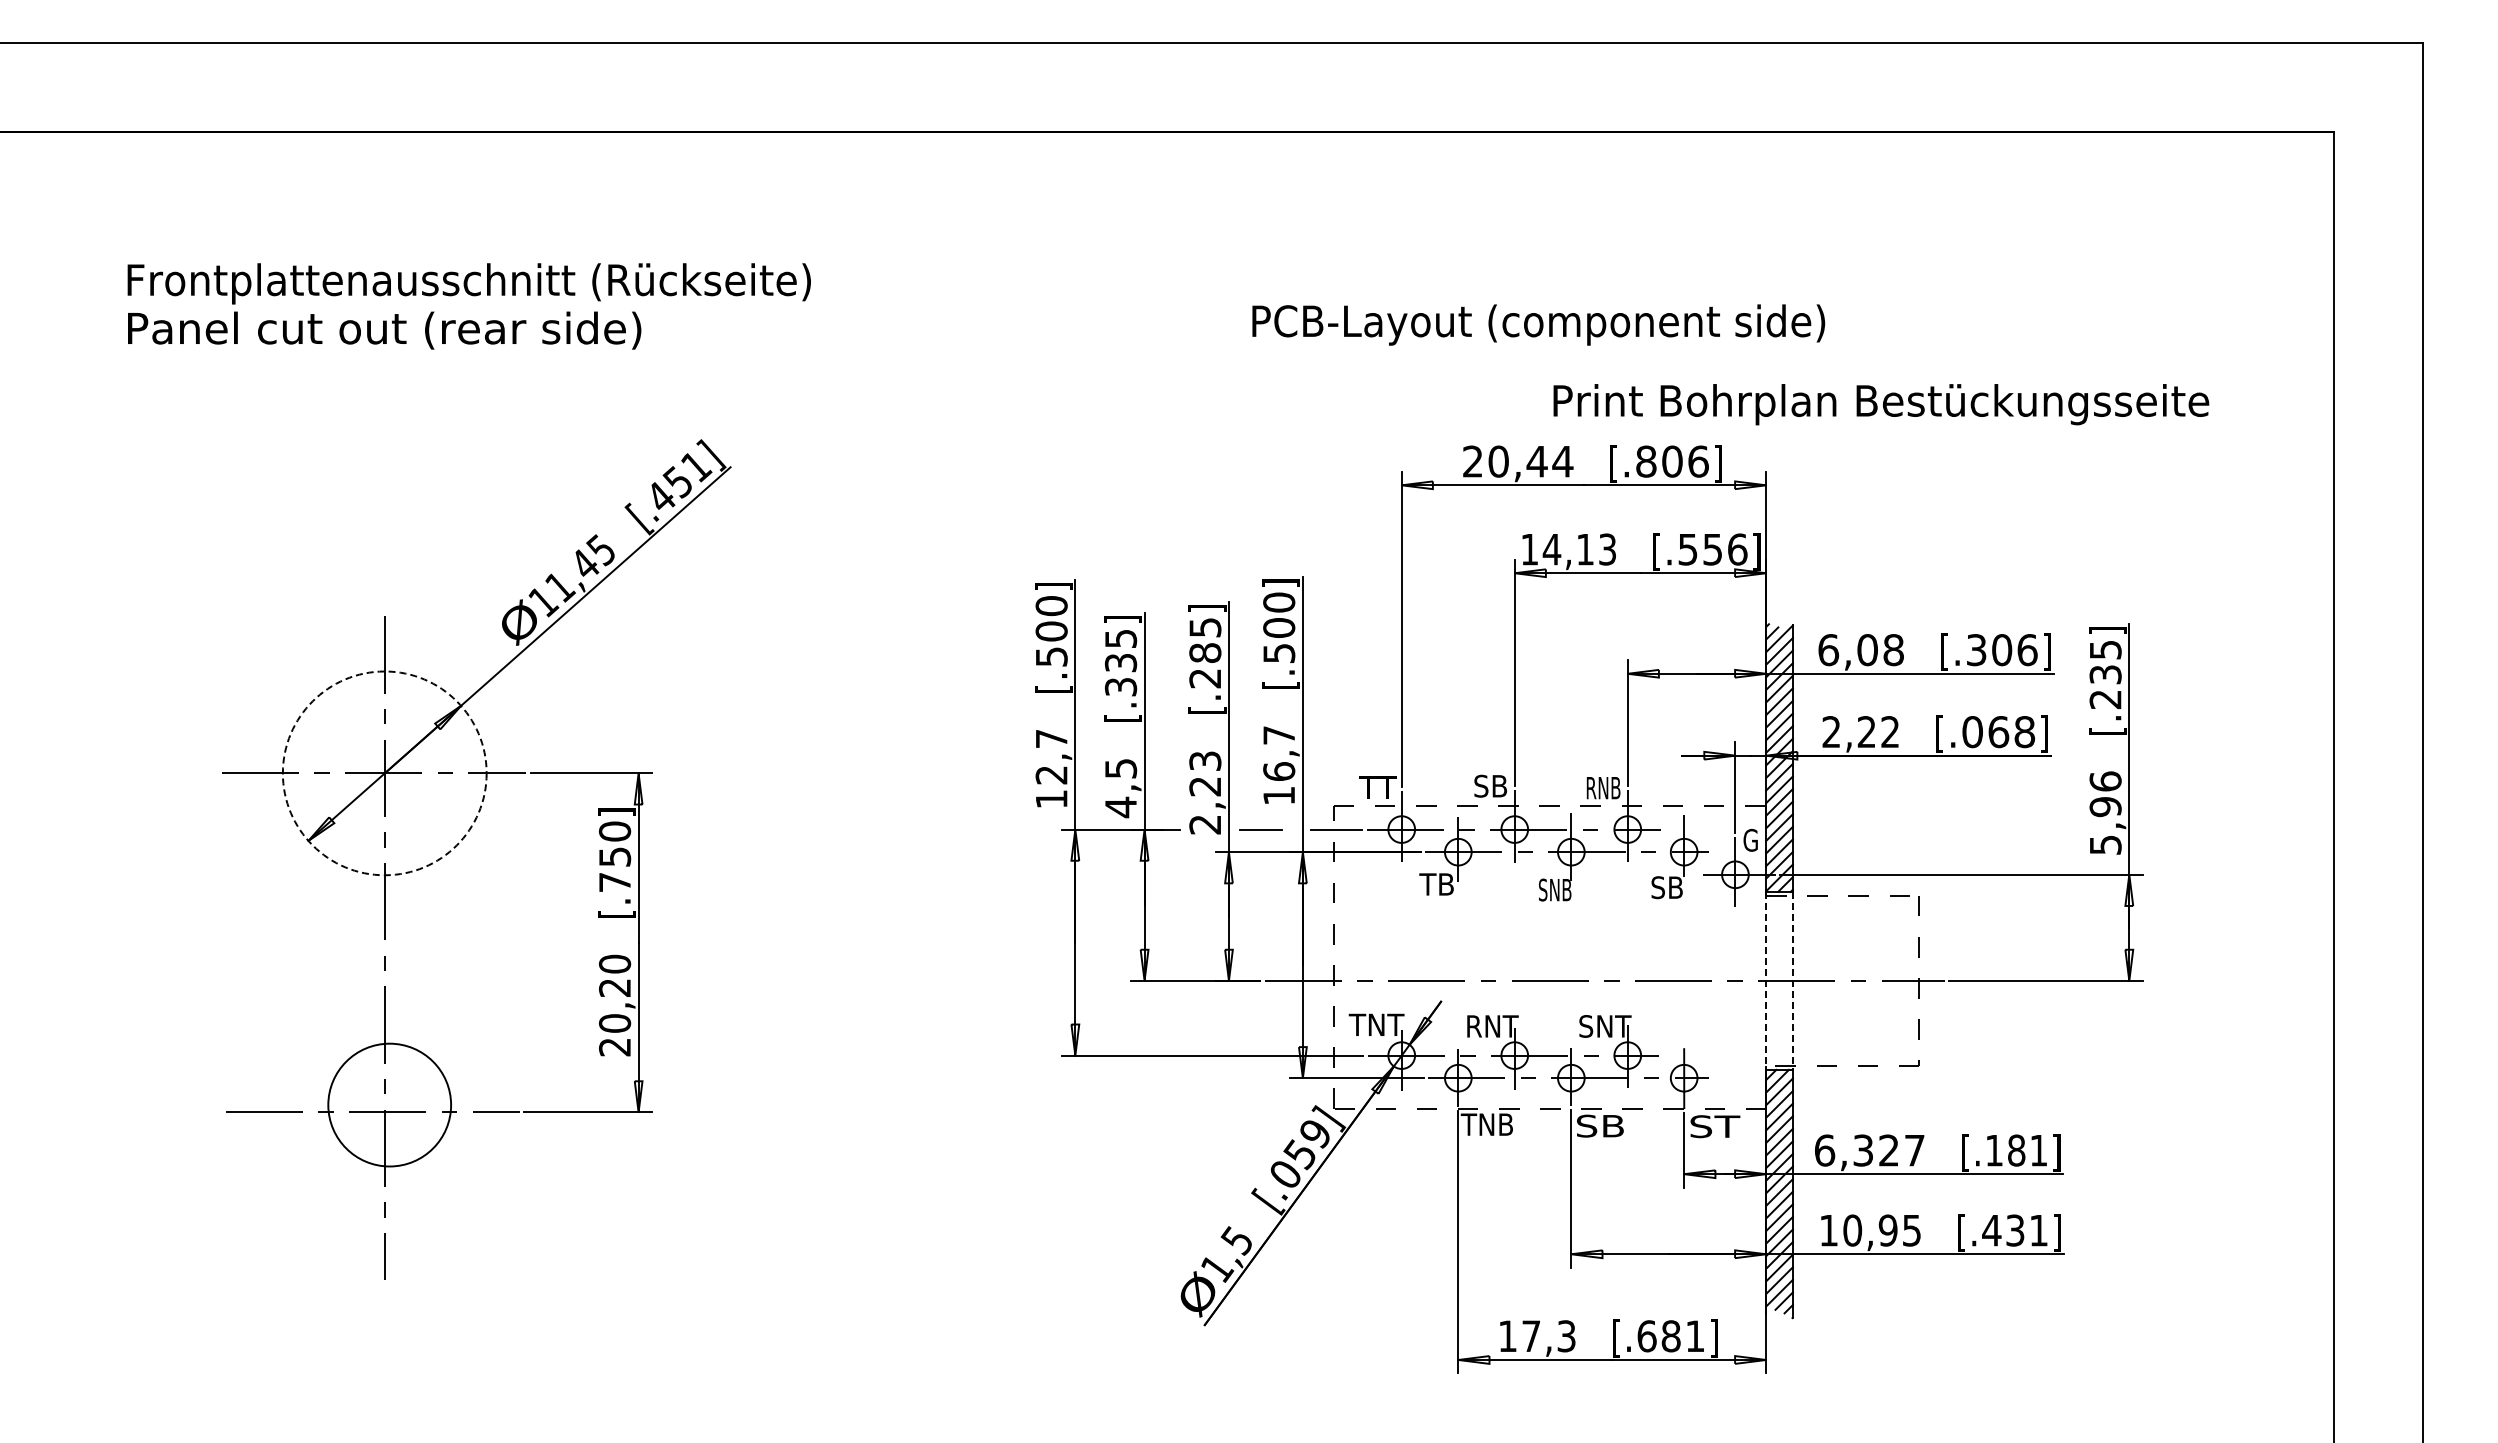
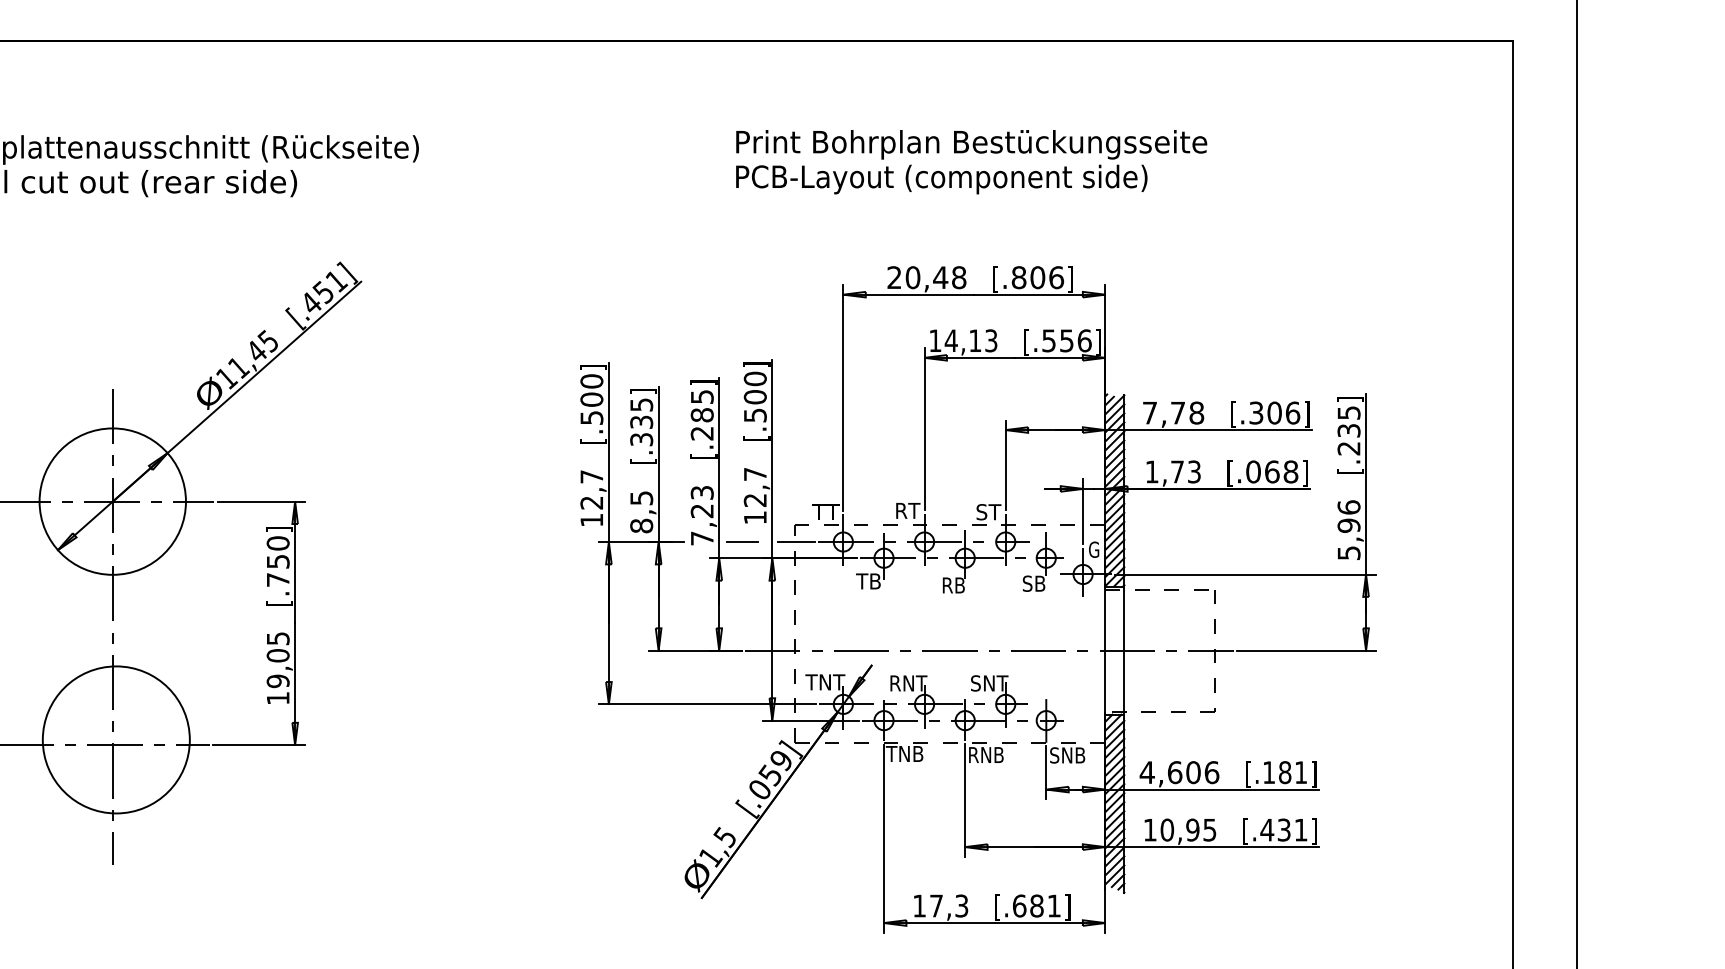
text: (1881, 404) -> (971, 144), moved
text: (1562, 461) -> (958, 277), 20,44 -> 20,48
text: (1847, 650) -> (1163, 413), 6,08 -> 7,78
text: (1860, 732) -> (1172, 472), 2,22 -> 1,73
text: (1279, 771) -> (755, 500), 16,7 -> 12,7
circle: (384, 773) -> (112, 501), dashed -> solid
text: (1491, 785) -> (907, 510), SB -> RT
text: (1603, 787) -> (988, 511), RNB -> ST
text: (1120, 807) -> (641, 526), 4,5 -> 8,5
text: (1204, 824) -> (701, 538), 2,23 -> 7,23
text: (1554, 889) -> (953, 585), SNB -> RB
line: (1766, 980) -> (1105, 650), dashed -> solid
line: (1792, 980) -> (1124, 650), dashed -> solid
text: (615, 1005) -> (278, 668), 20,20 -> 19,05
circle: (389, 1104) -> (116, 739), size x1.67
text: (1600, 1125) -> (986, 754), SB -> RNB
text: (1714, 1126) -> (1068, 755), ST -> SNB
text: (1869, 1150) -> (1179, 772), 6,327 -> 4,606

